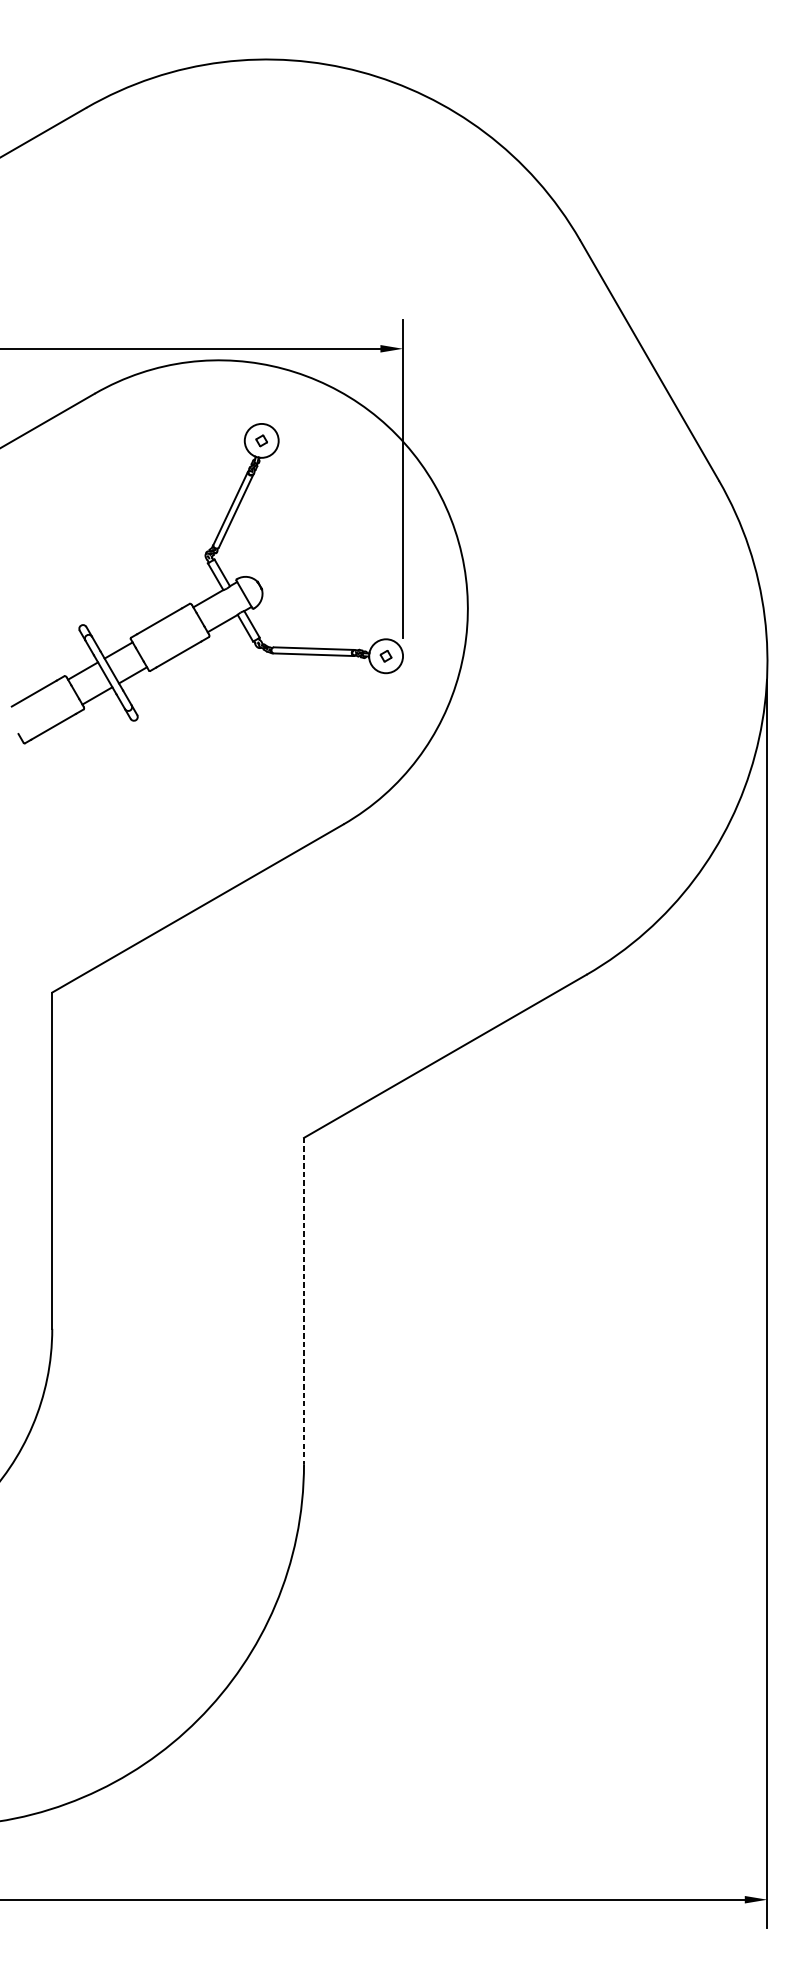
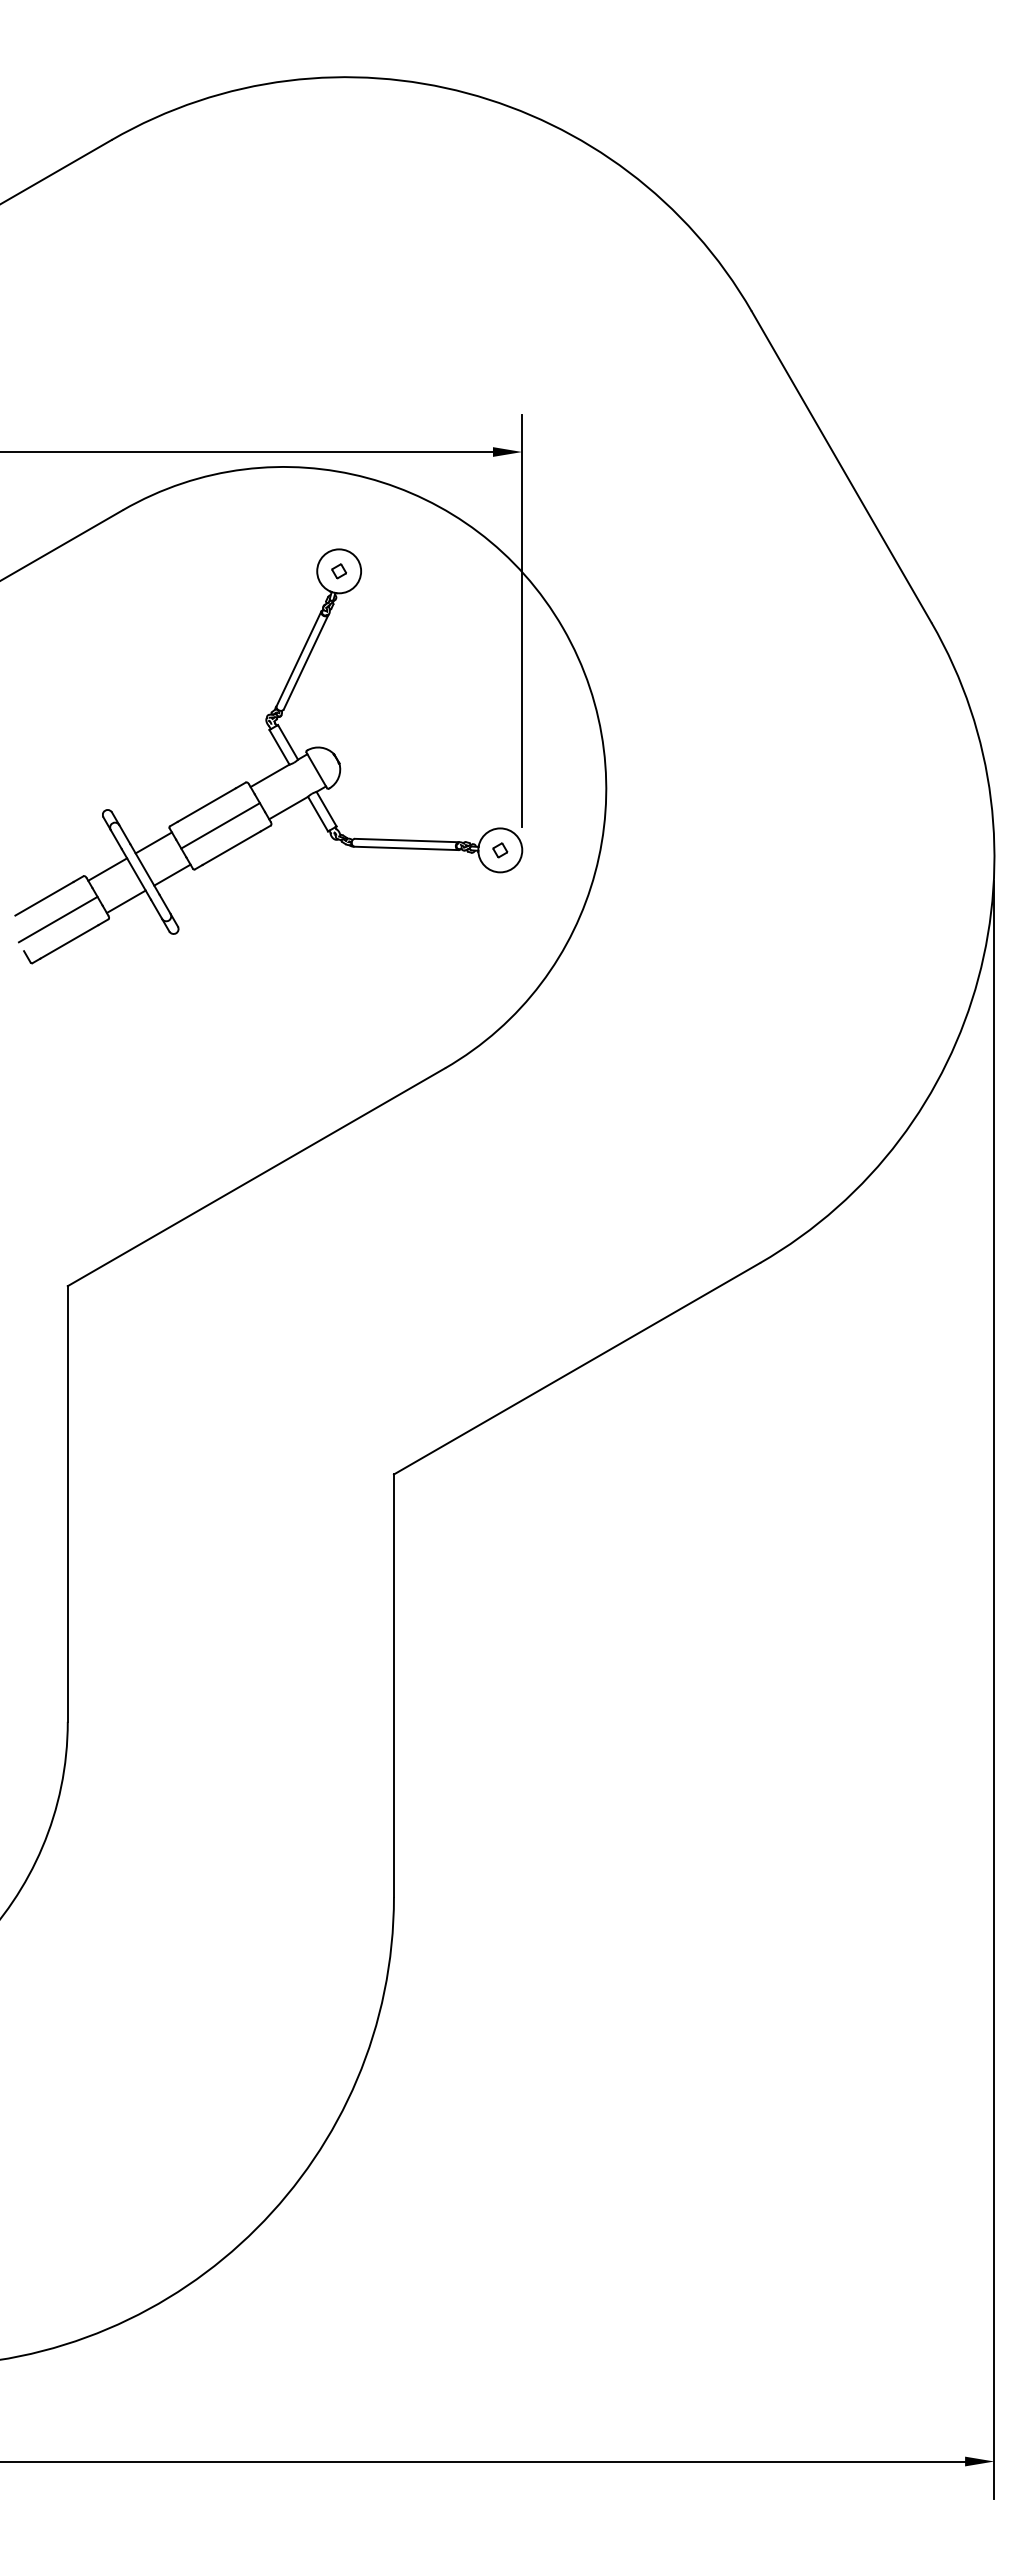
line: (170, 637) -> (220, 825), added
line: (44, 709) -> (57, 919), added
line: (303, 1301) -> (393, 1686), dashed -> solid

